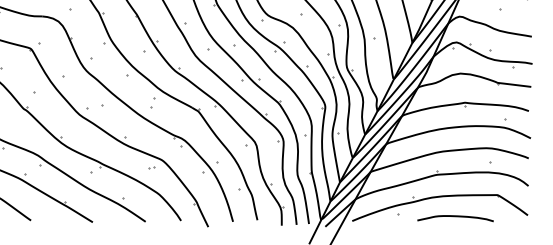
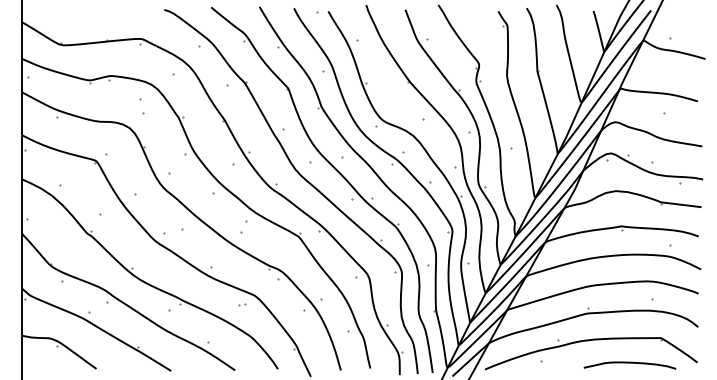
curve: (455, 216) -> (629, 363), moved

